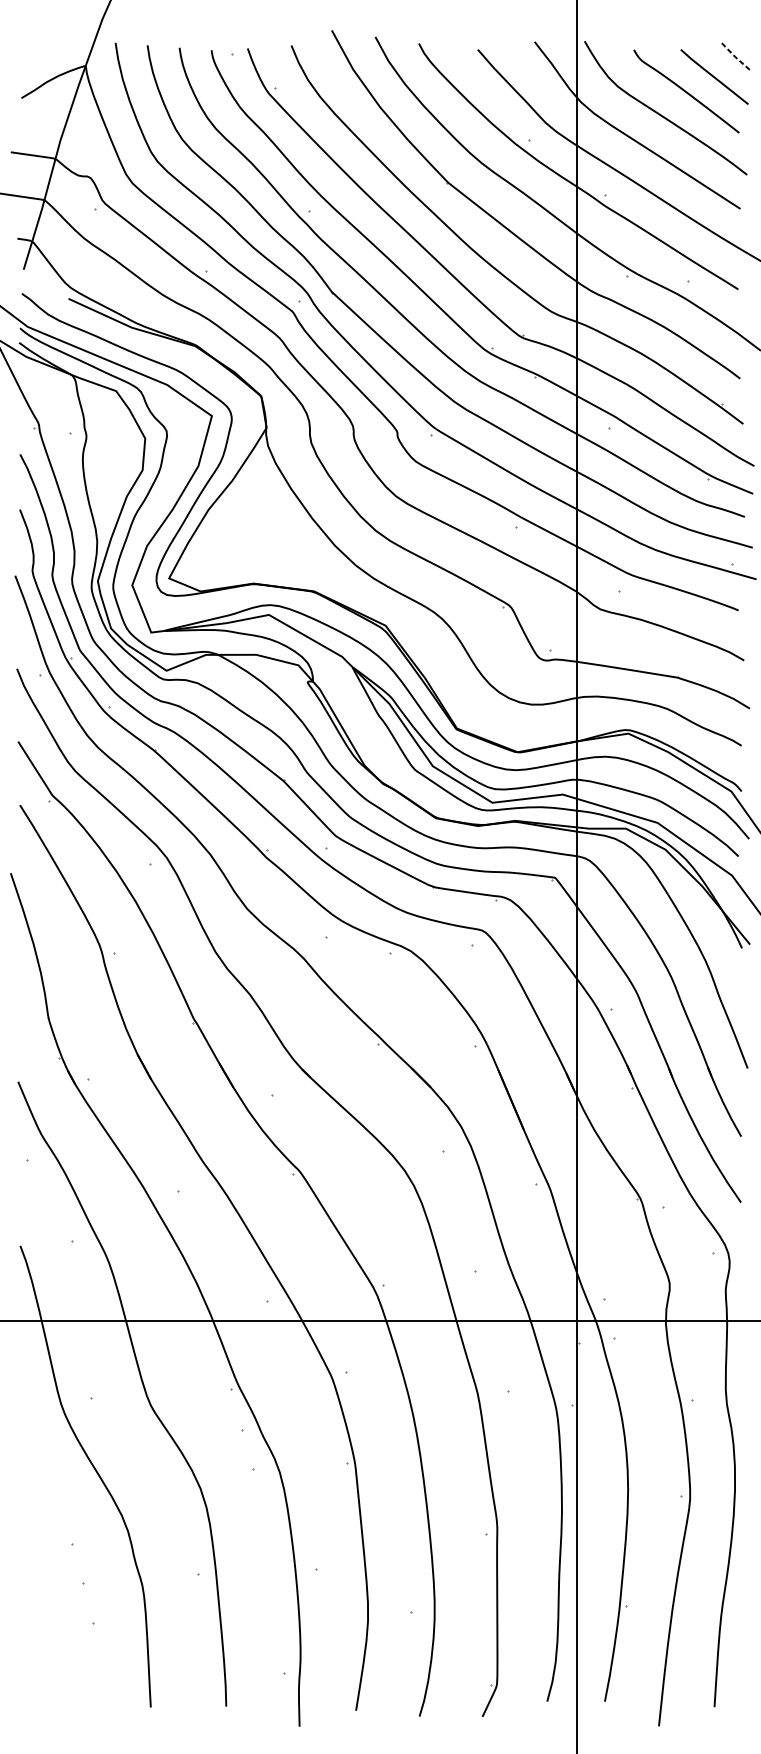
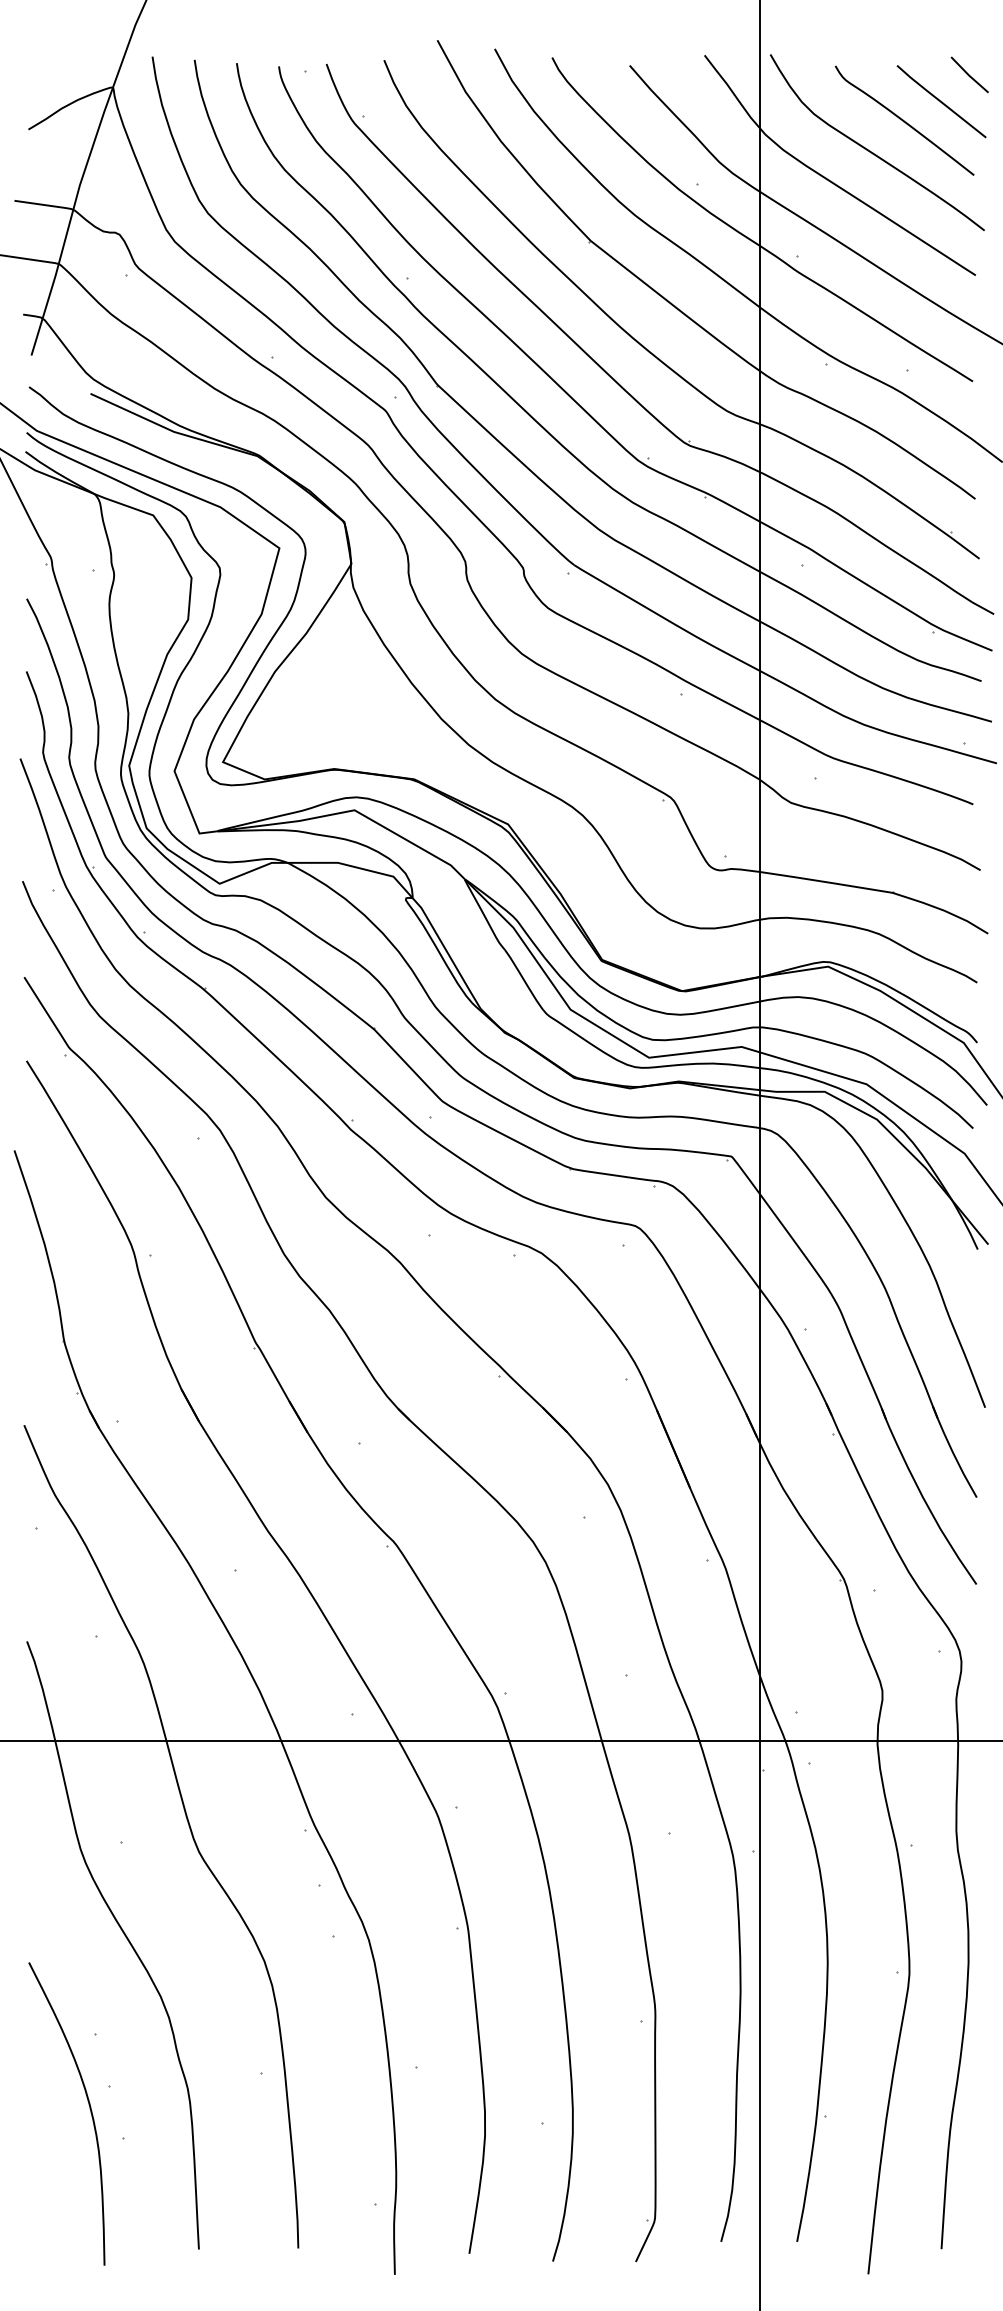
line: (735, 57) -> (969, 75), dashed -> solid
curve: (67, 1600) -> (89, 2108), added

